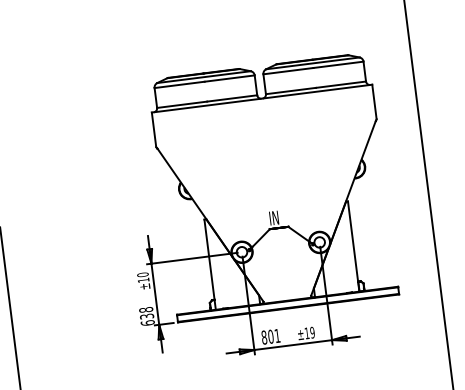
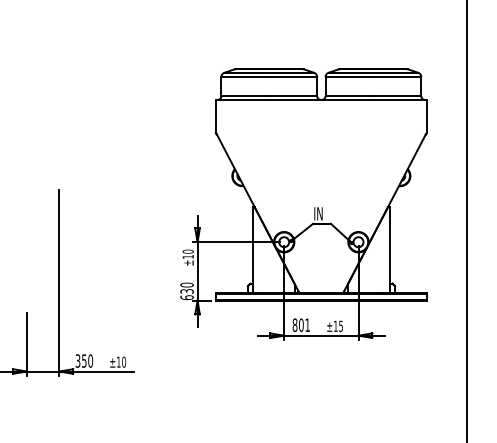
text: (145, 309) -> (186, 284), 638 -> 630
text: (312, 331) -> (341, 325), ±19 -> ±15

